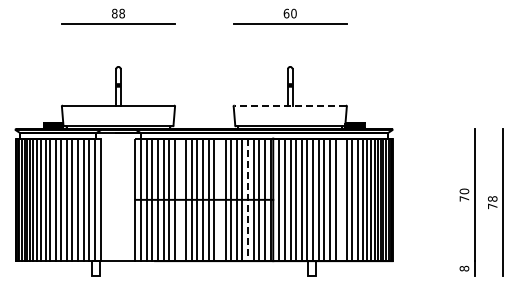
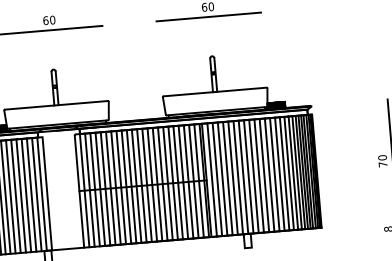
text: (118, 13) -> (49, 20), 88 -> 60
line: (290, 105) -> (215, 91), dashed -> solid
line: (180, 199) -> (121, 187), added
line: (220, 199) -> (157, 184), added
line: (341, 199) -> (269, 174), added
line: (248, 200) -> (183, 182), dashed -> solid

